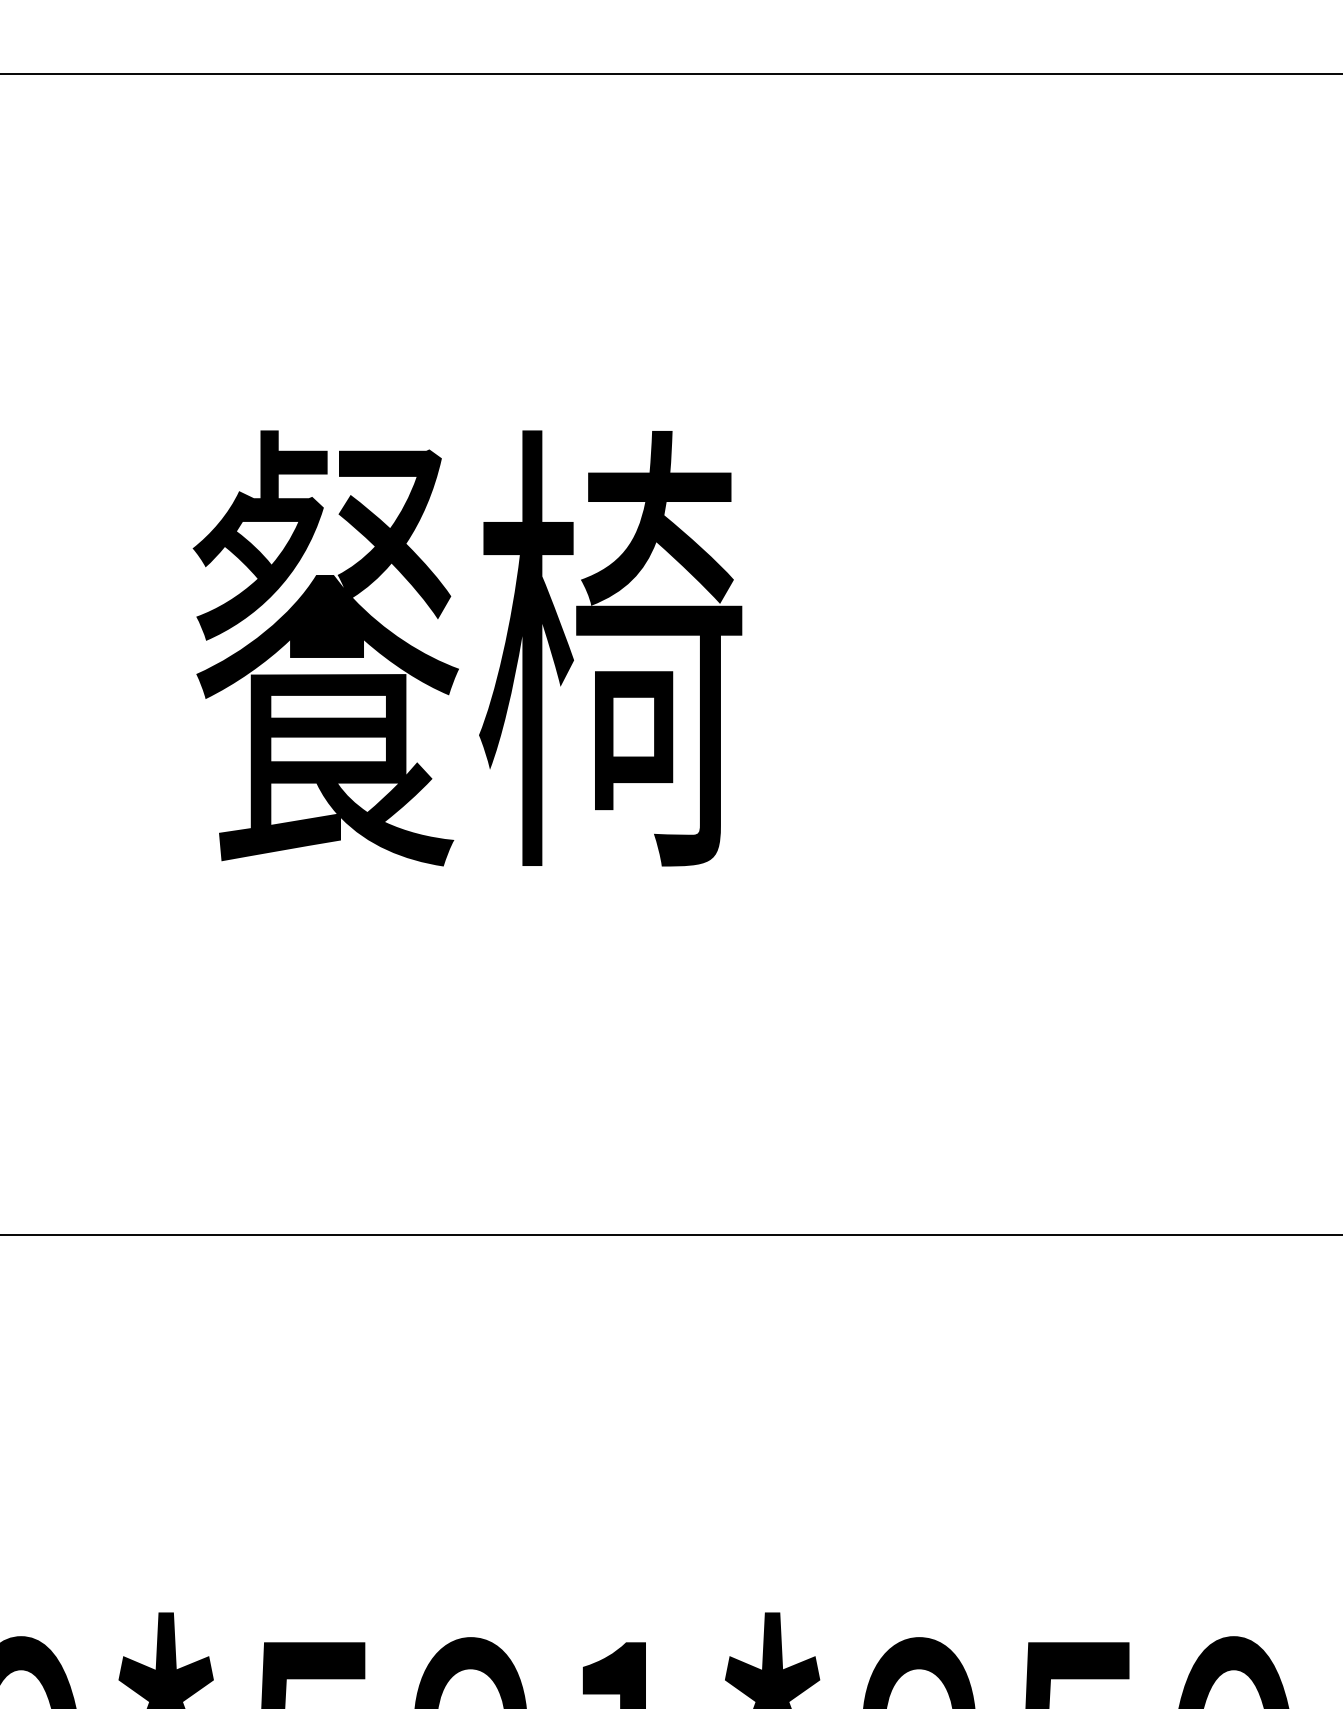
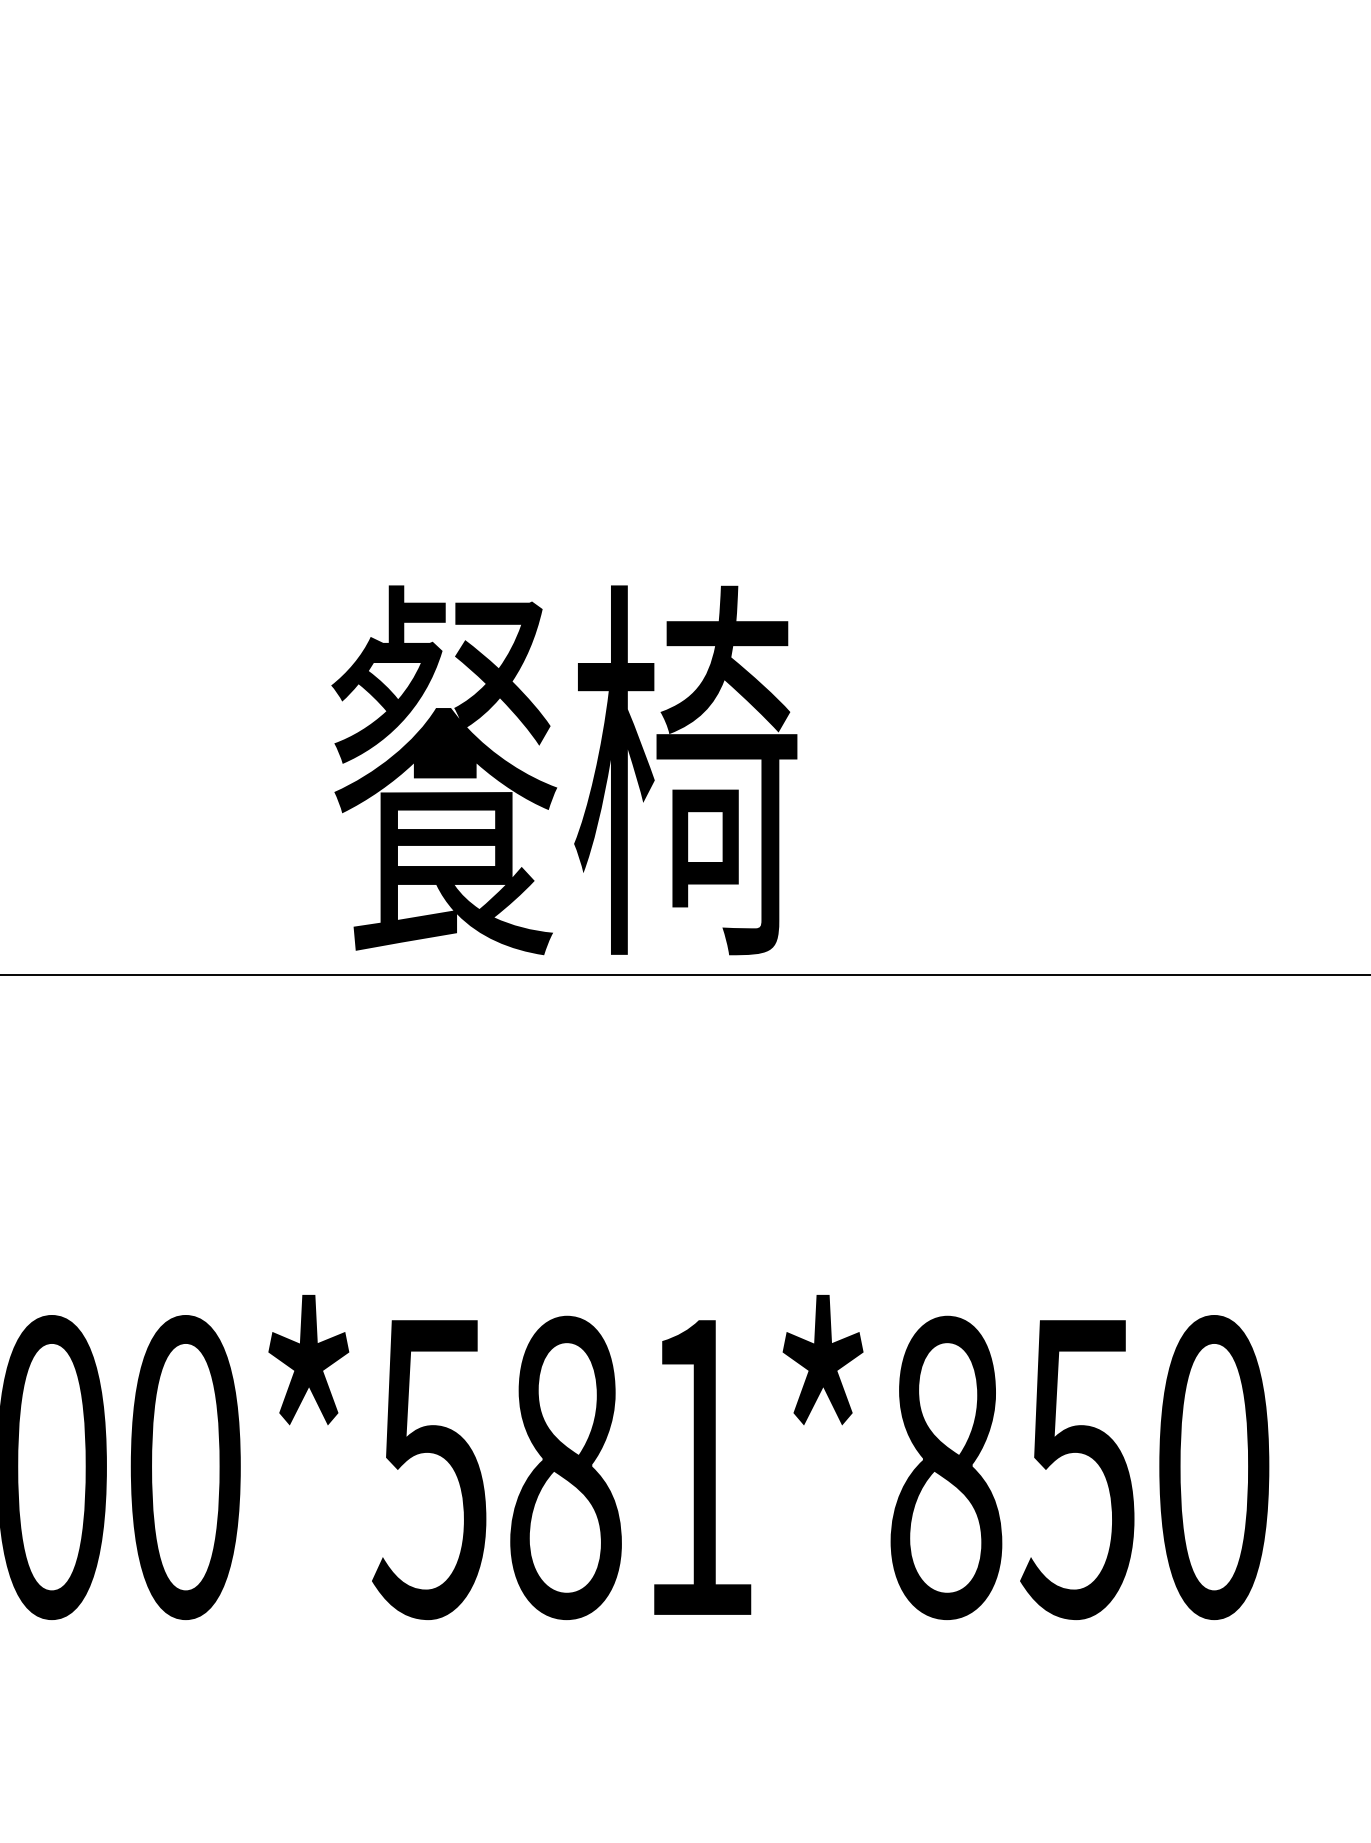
text: (467, 648) -> (564, 770), moved

